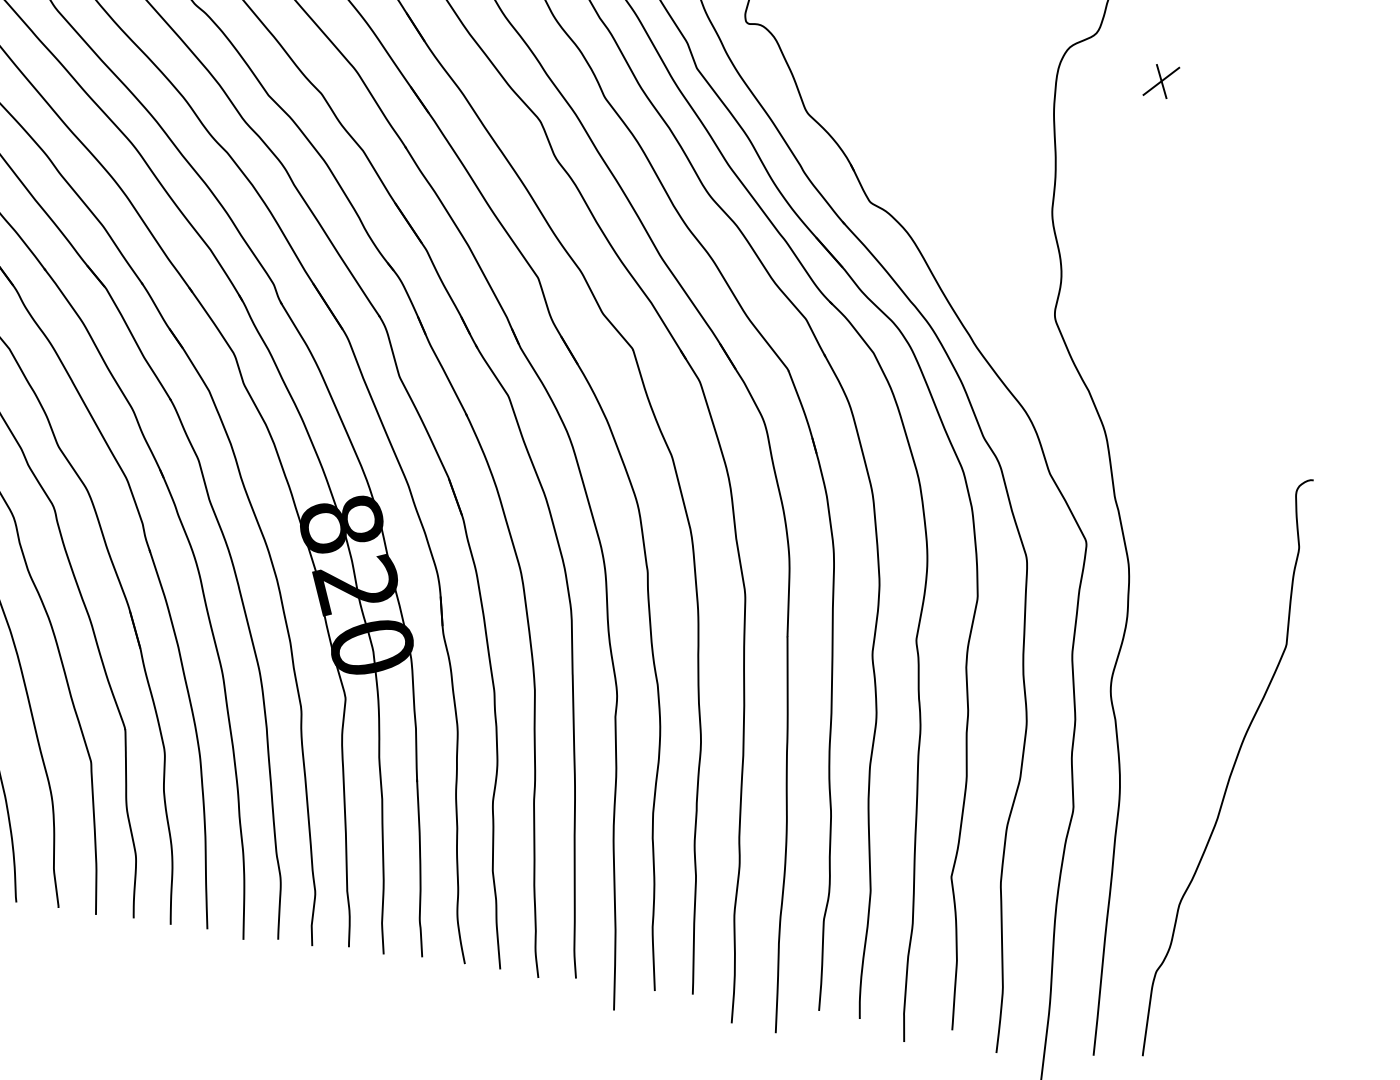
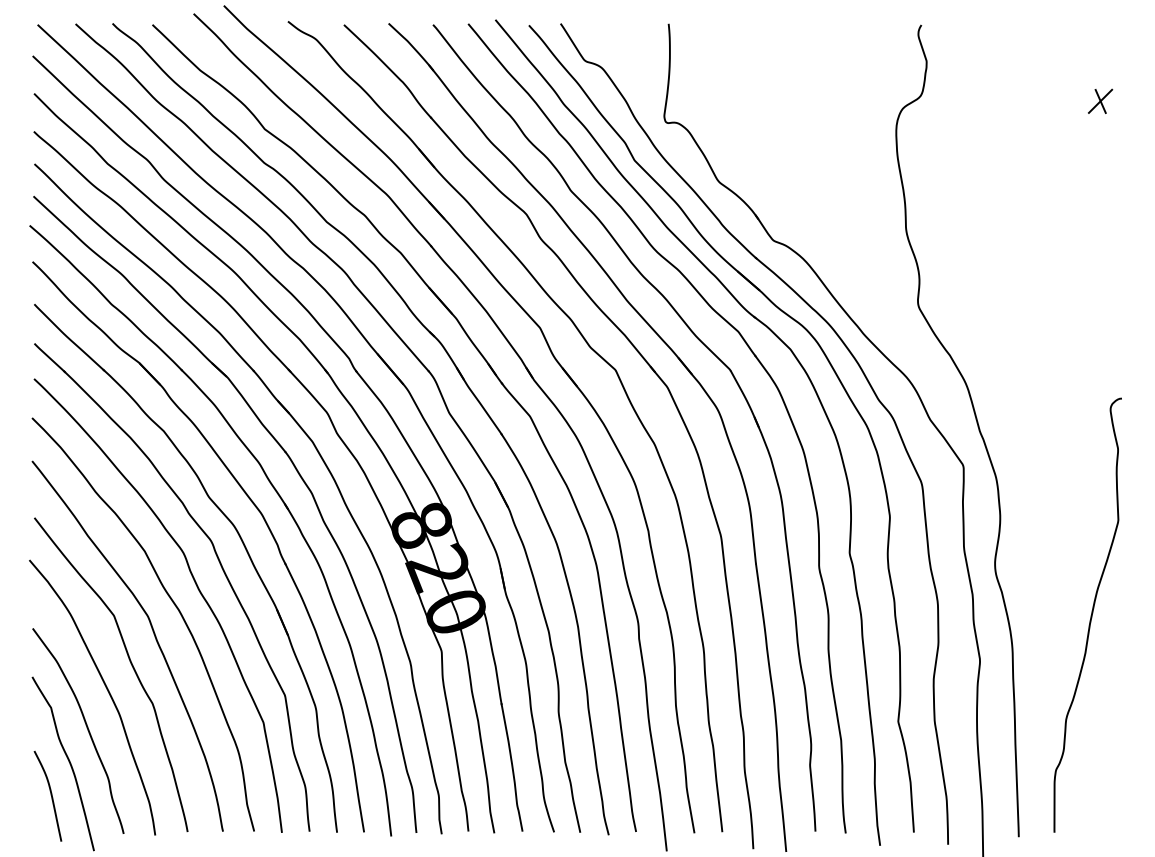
part: (1161, 80) -> (1100, 100), moved

